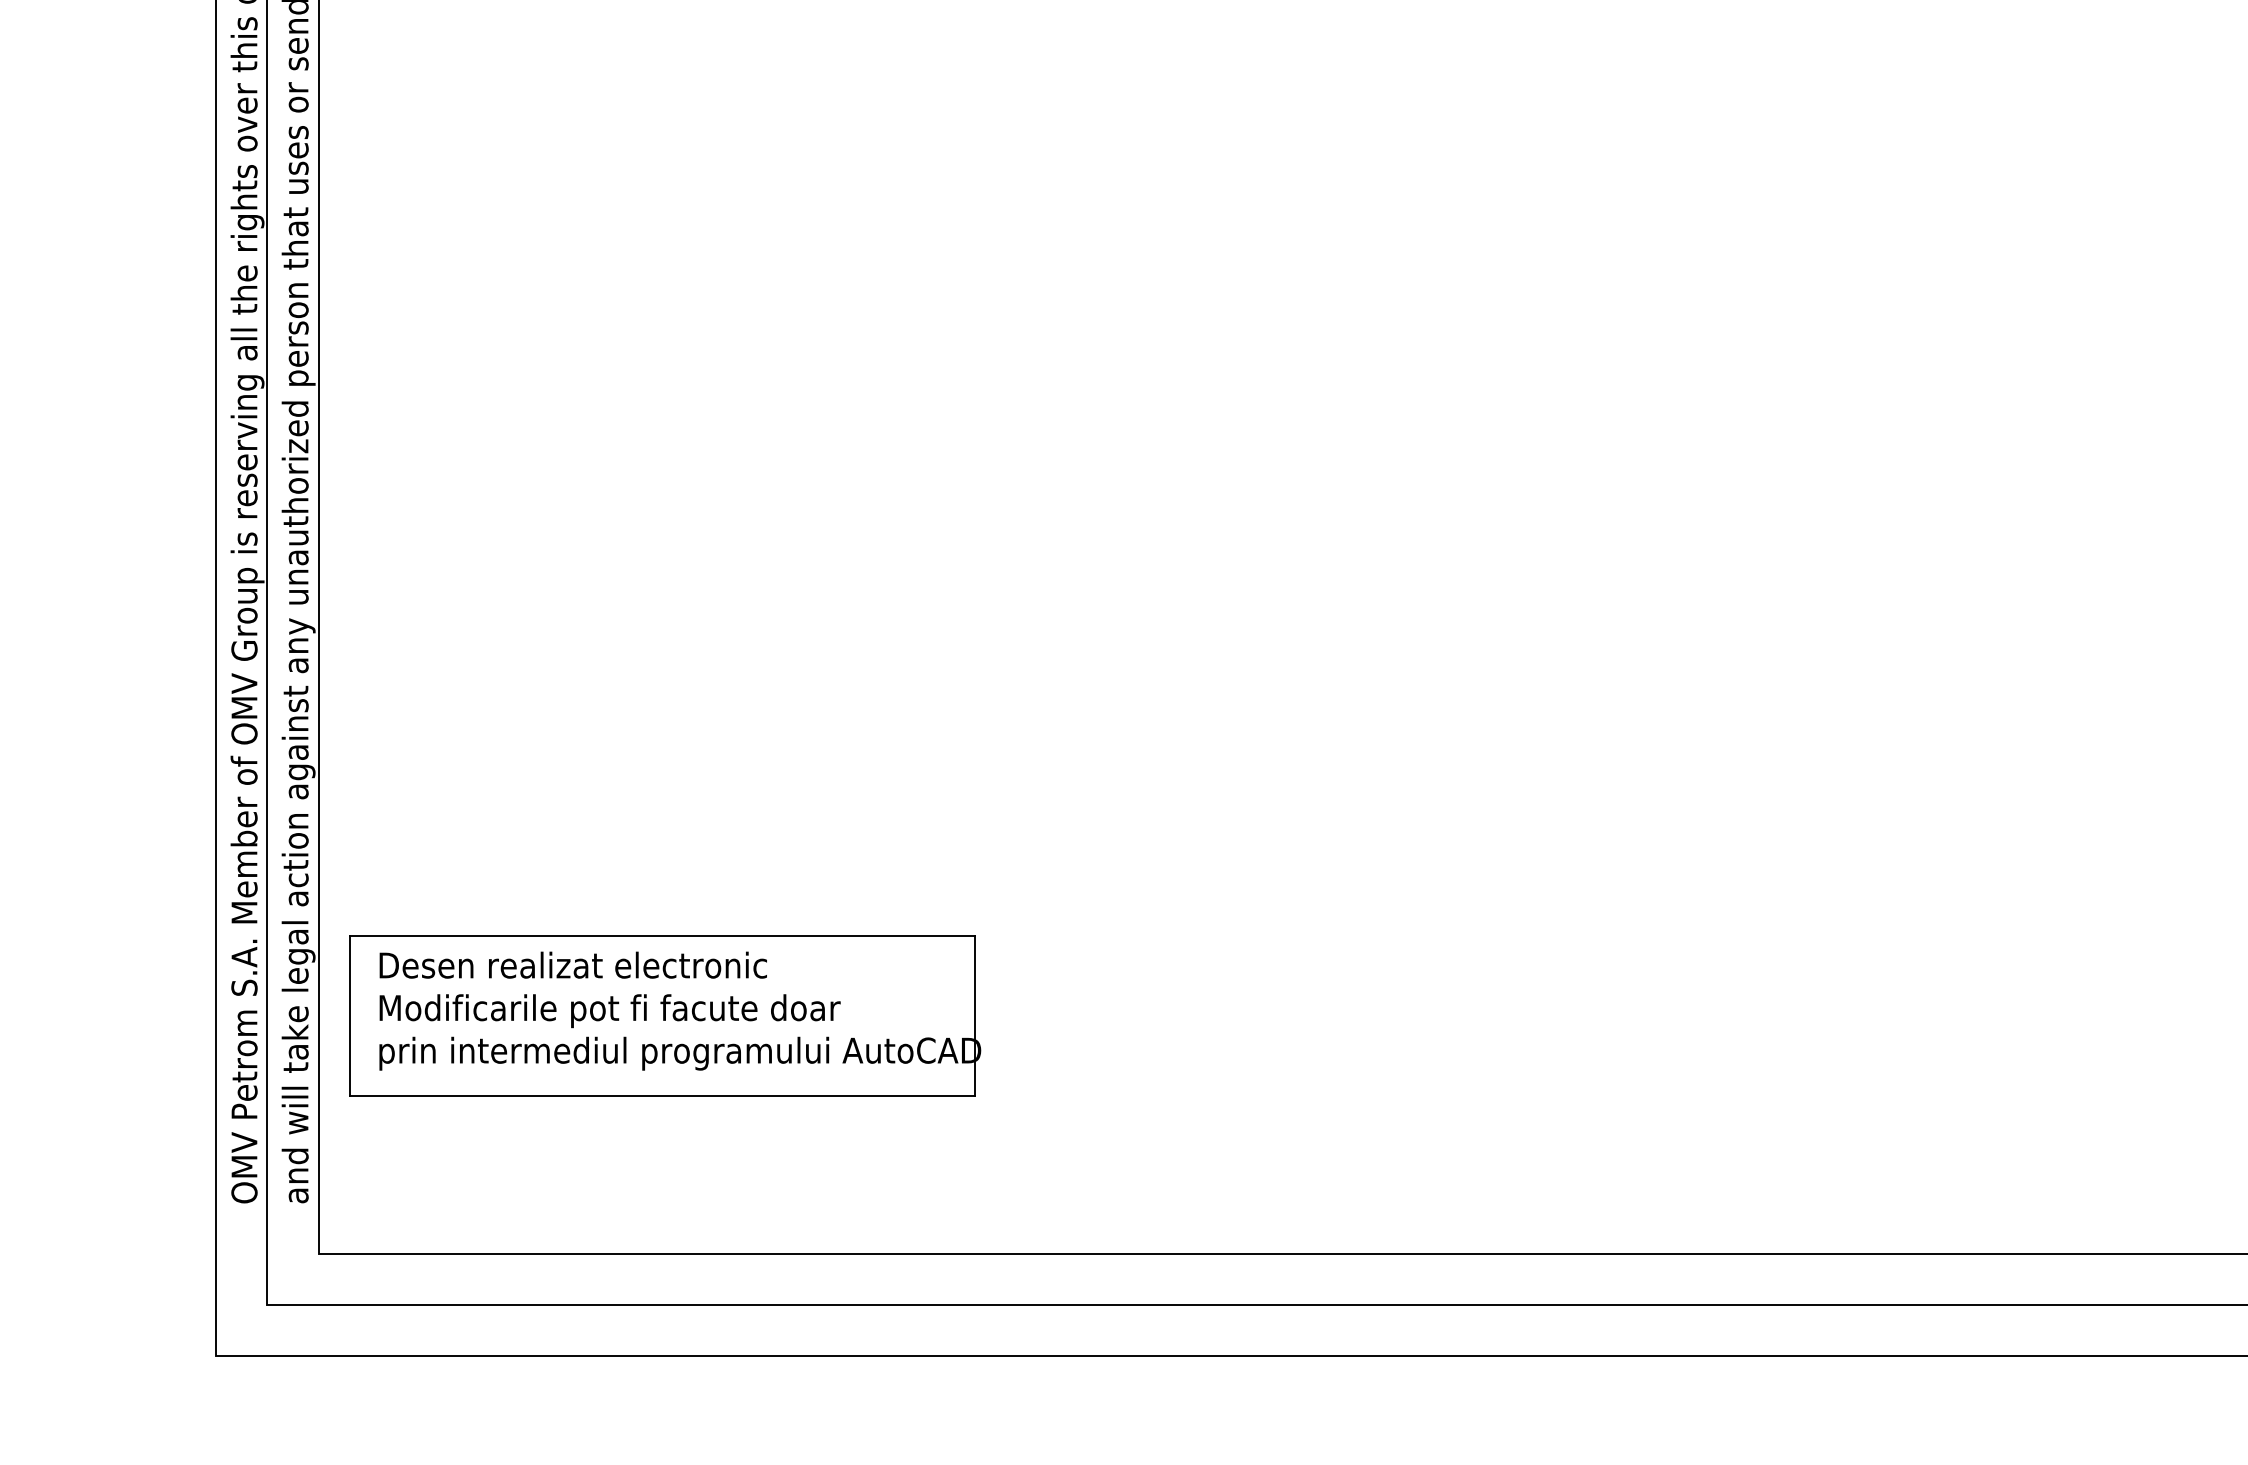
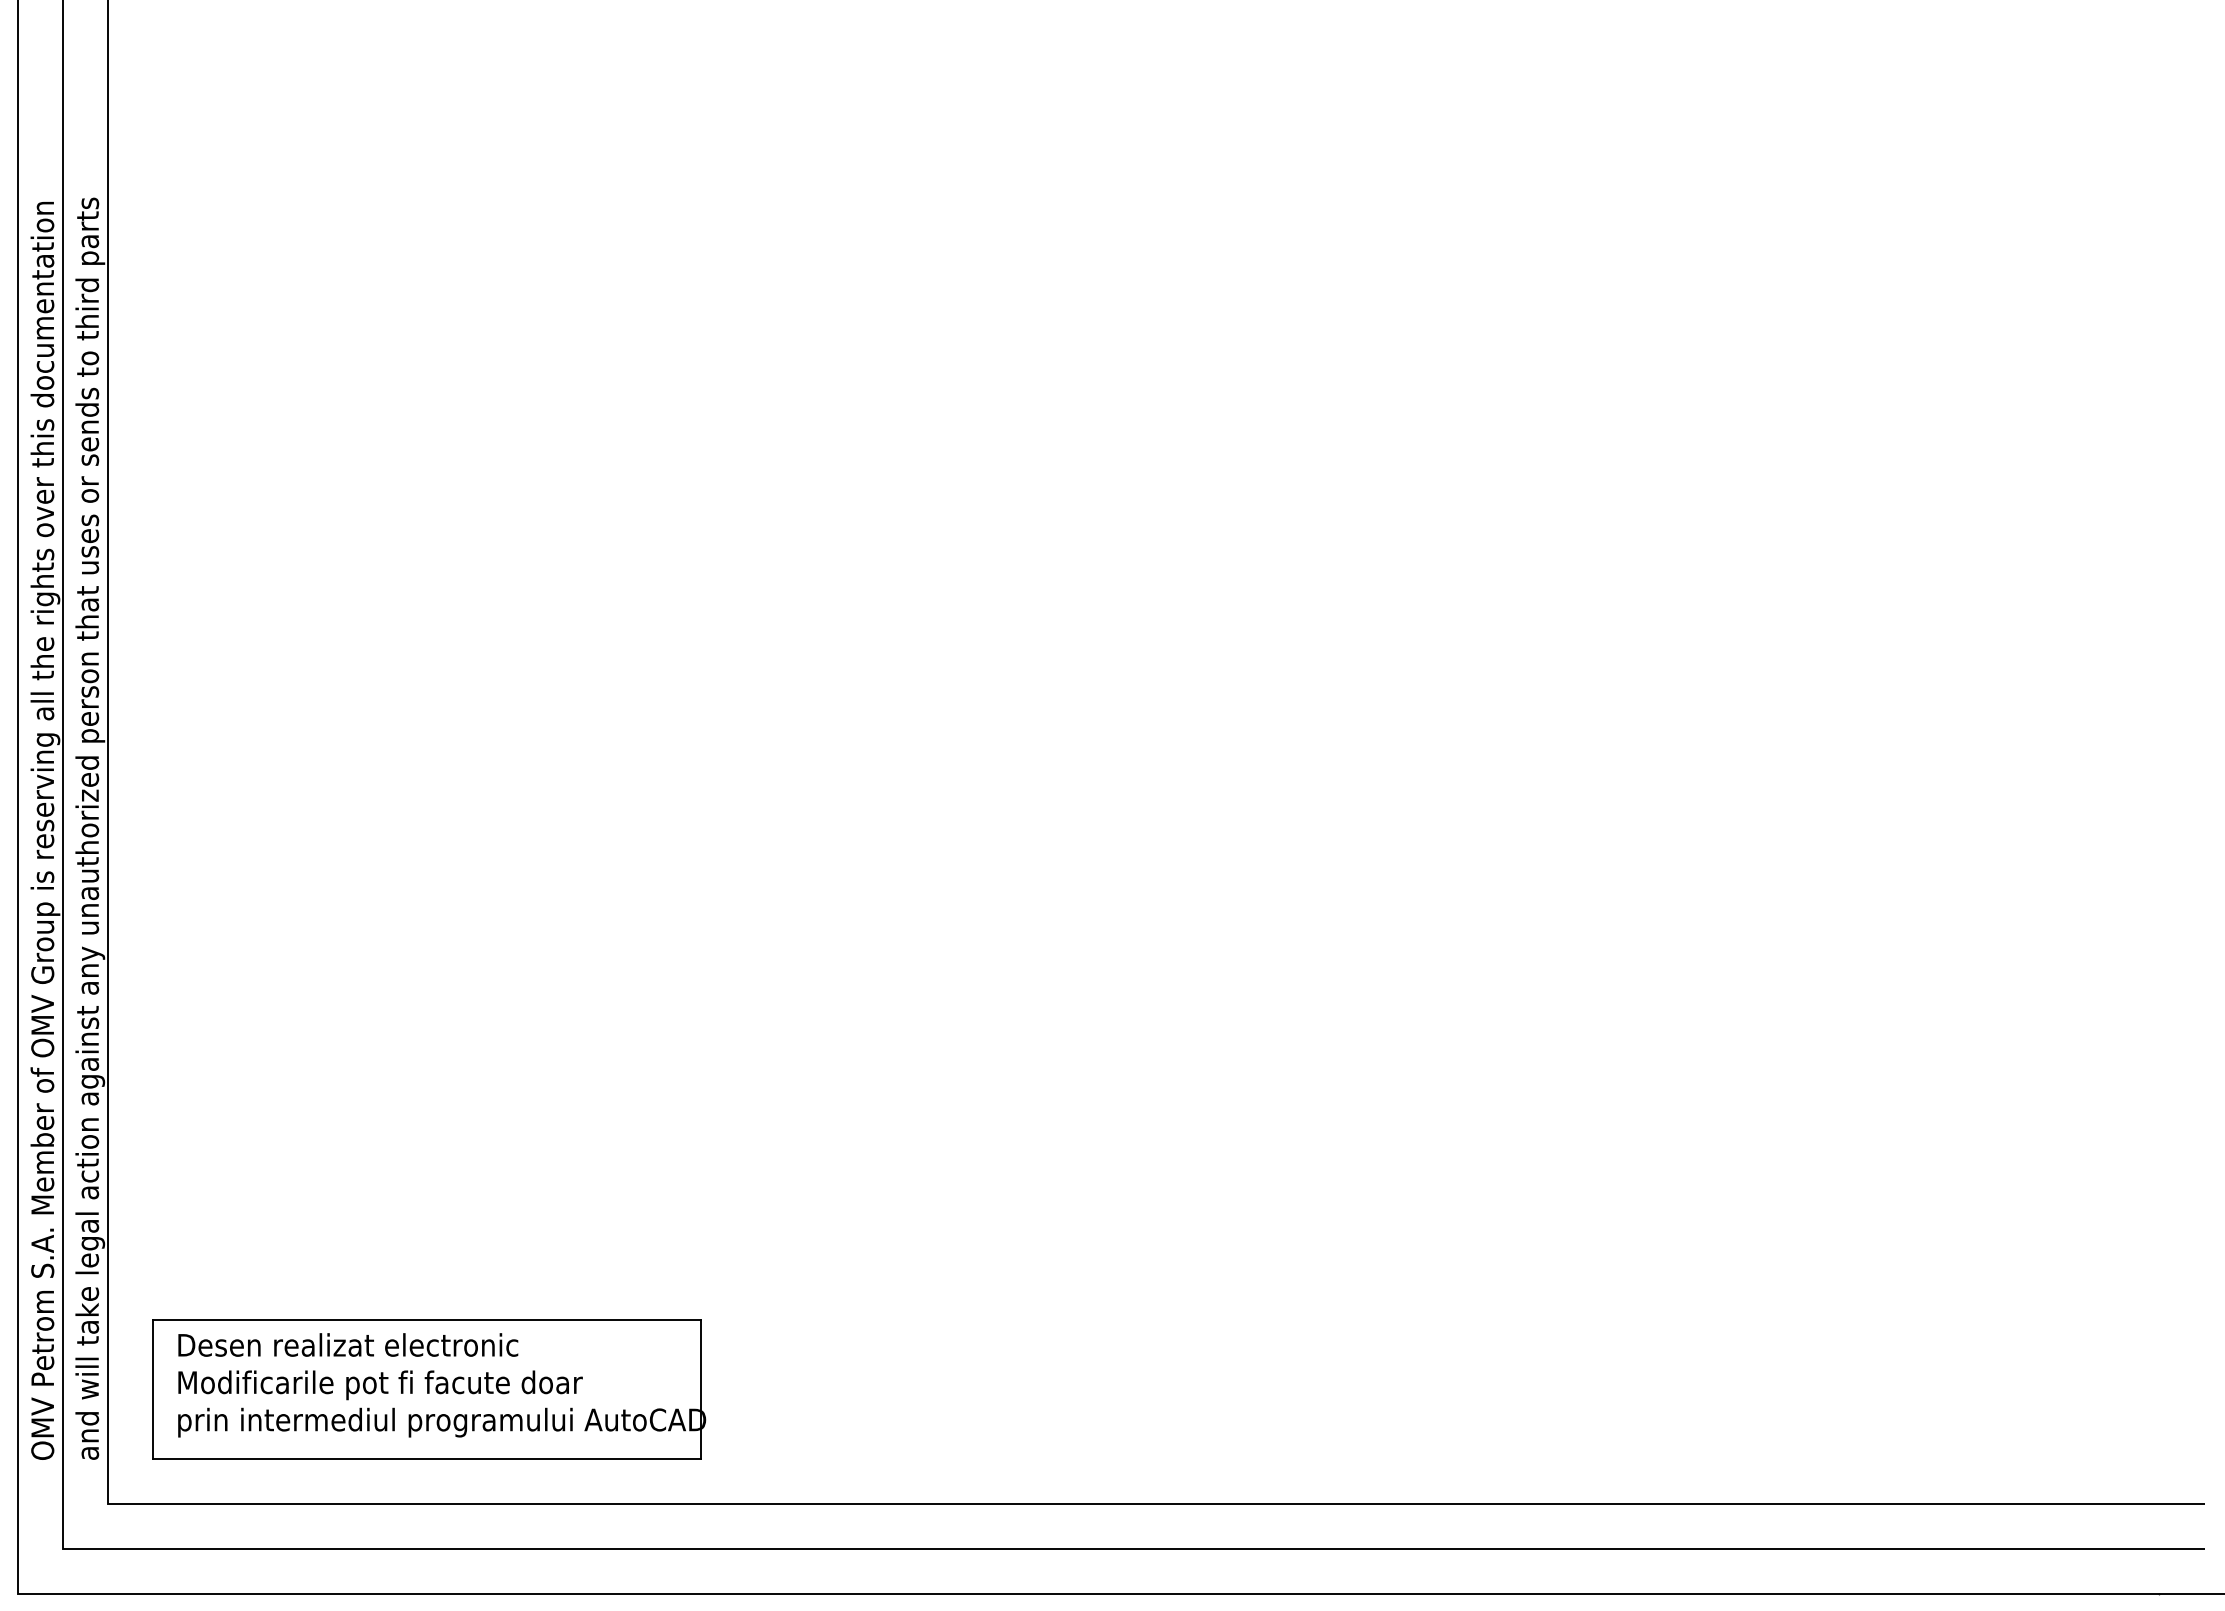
part: (665, 1015) -> (429, 1389), moved

